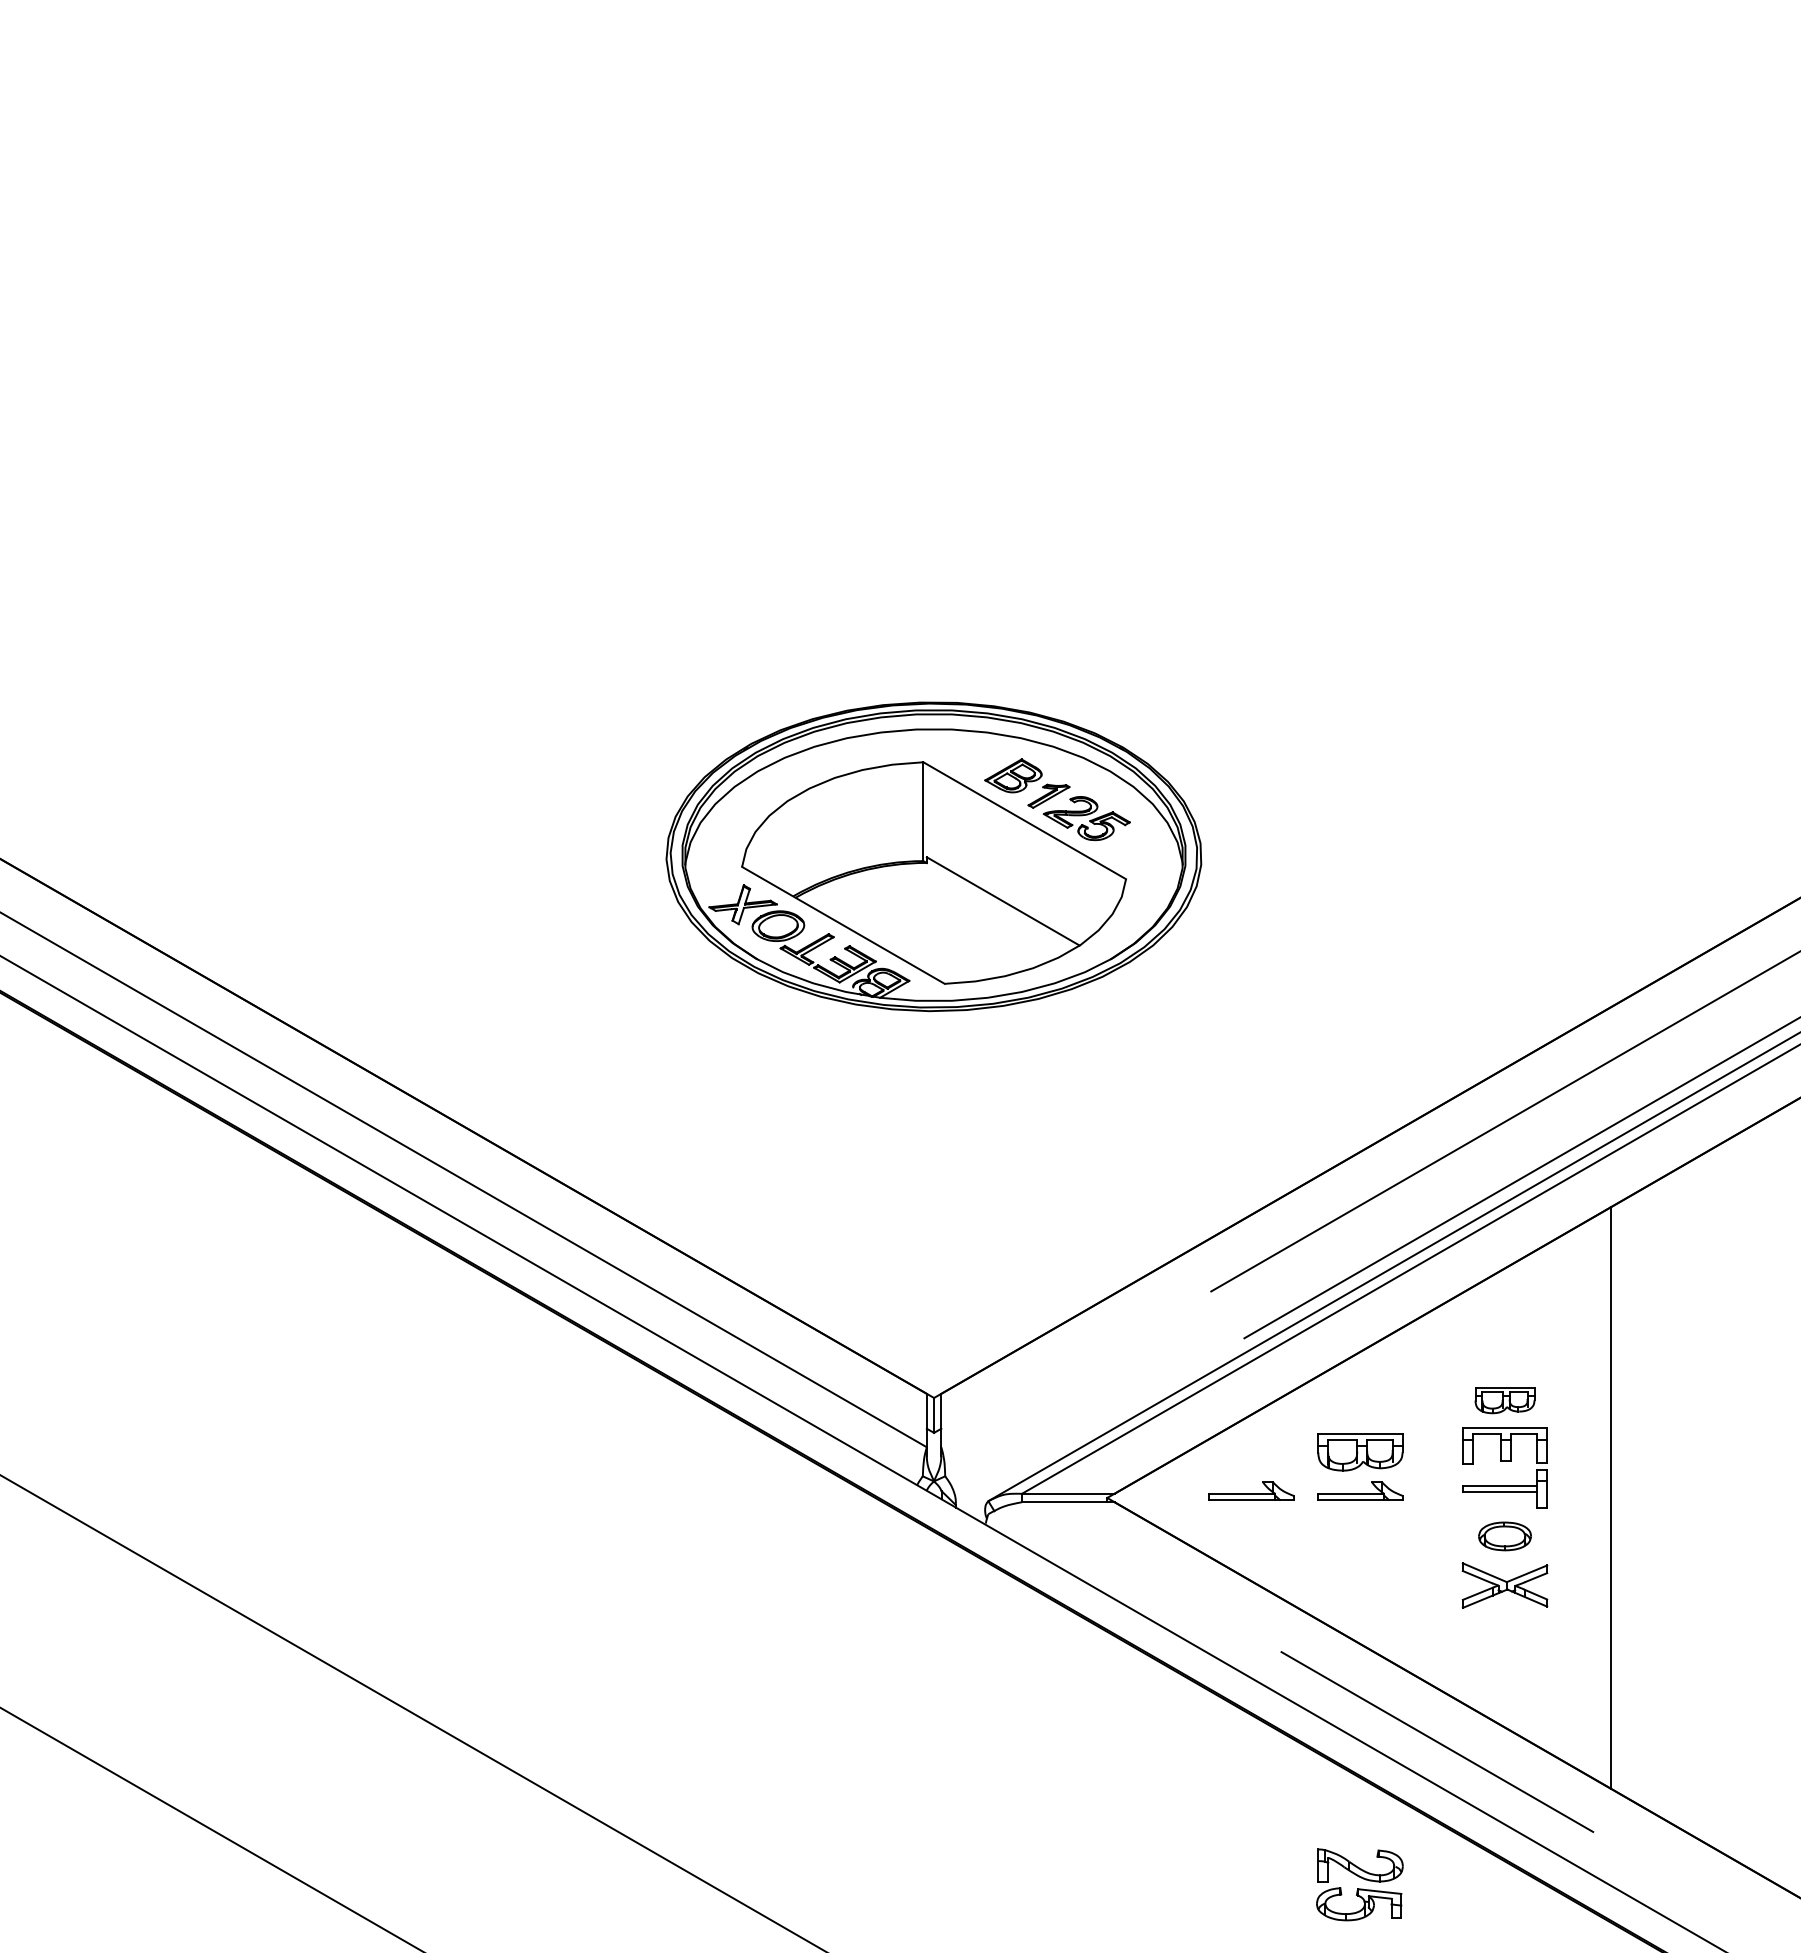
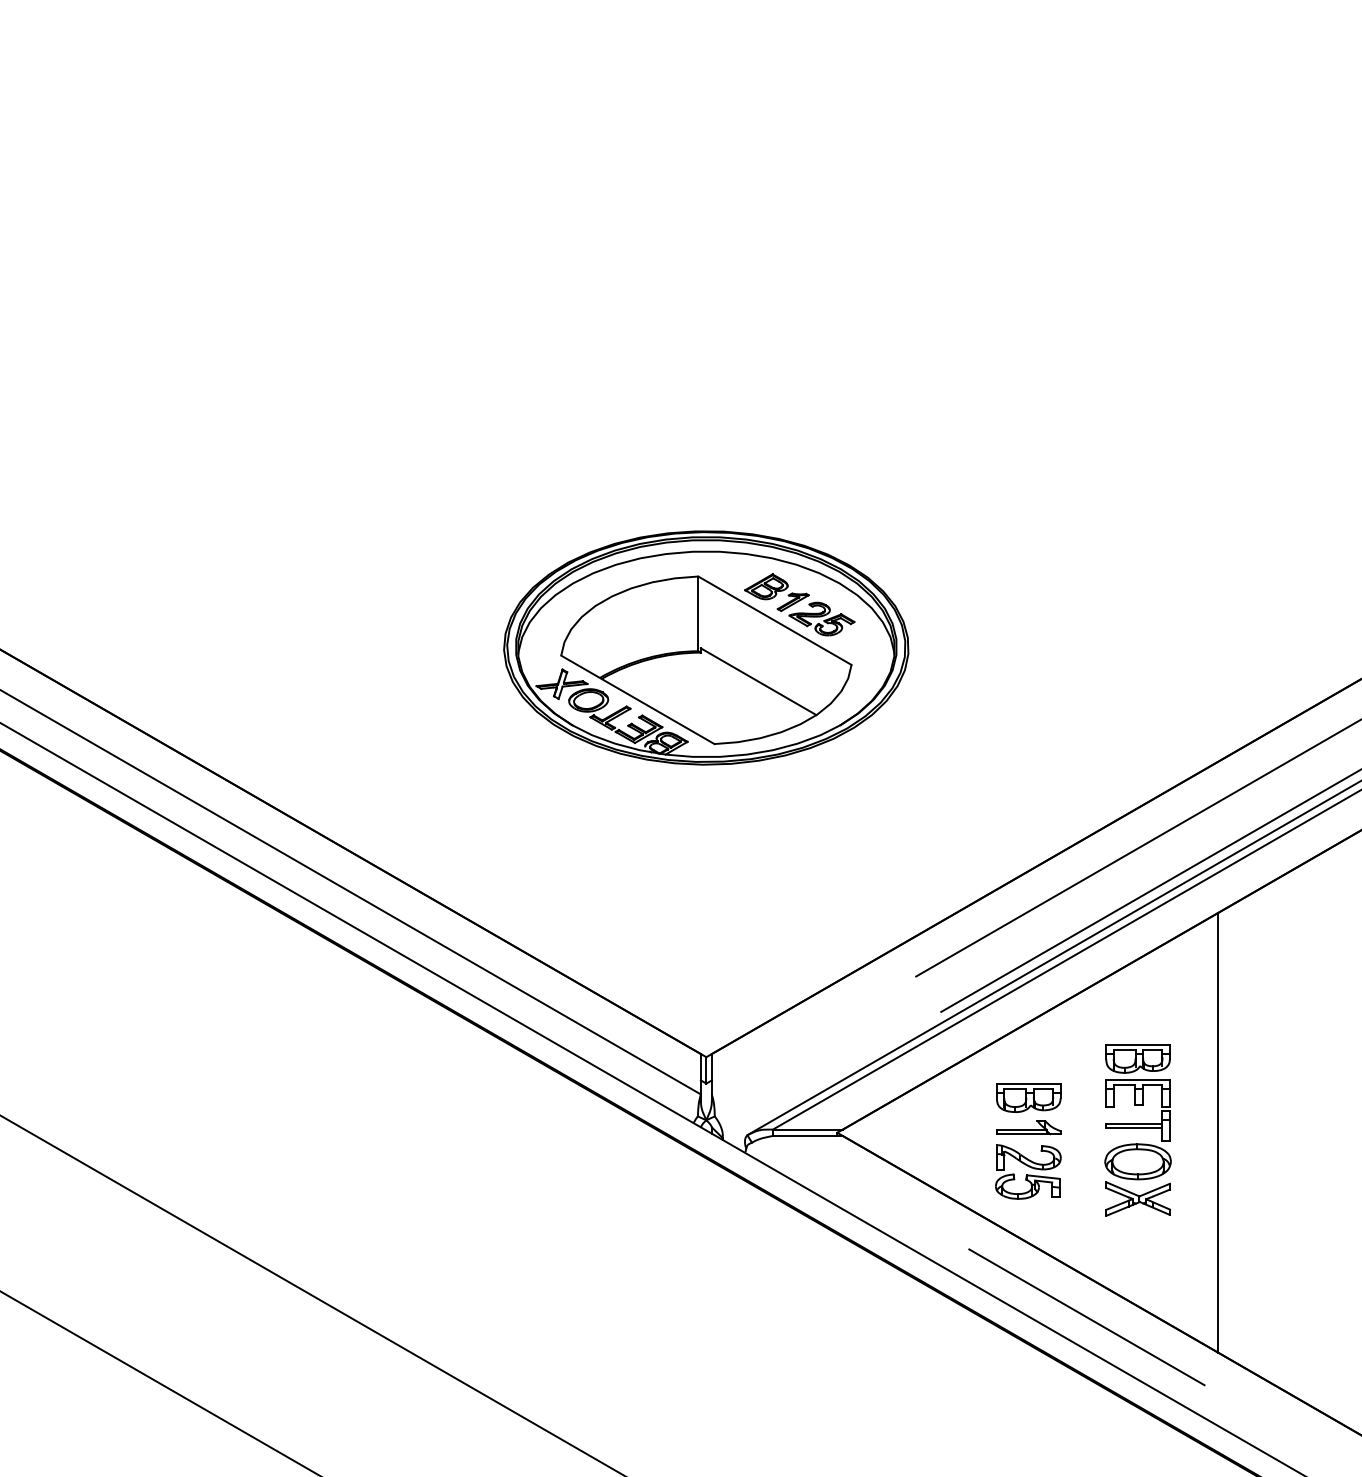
part: (1504, 1400) -> (1137, 1059), size x1.43
part: (1251, 1490) -> (946, 1127), removed
part: (1504, 1536) -> (1137, 1161), size x1.67
part: (1359, 1884) -> (1028, 1171), moved

